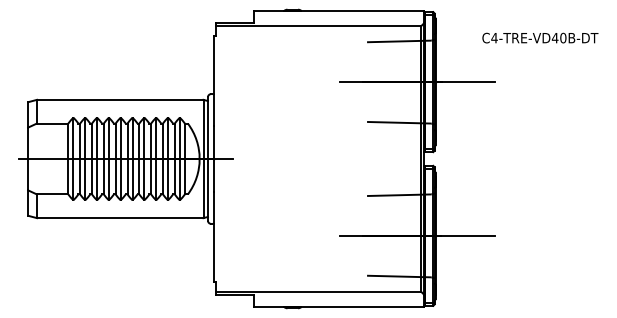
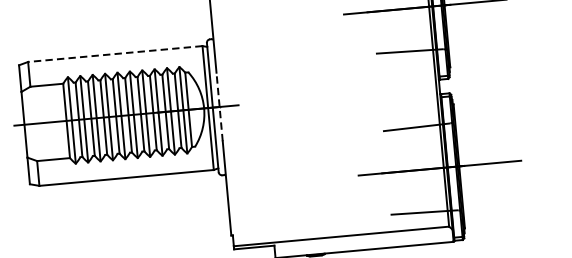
line: (119, 99) -> (114, 53), solid -> dashed
line: (214, 158) -> (219, 106), solid -> dashed

